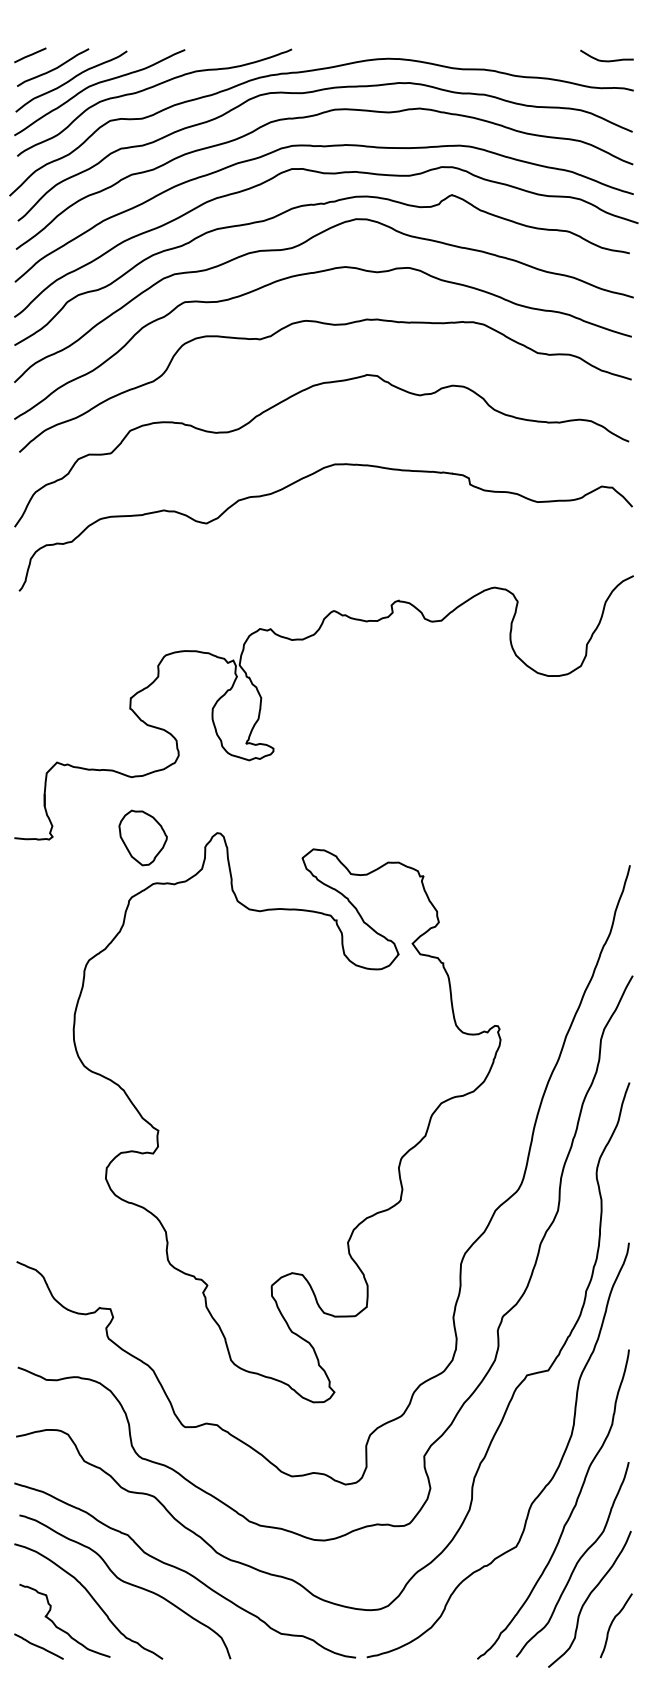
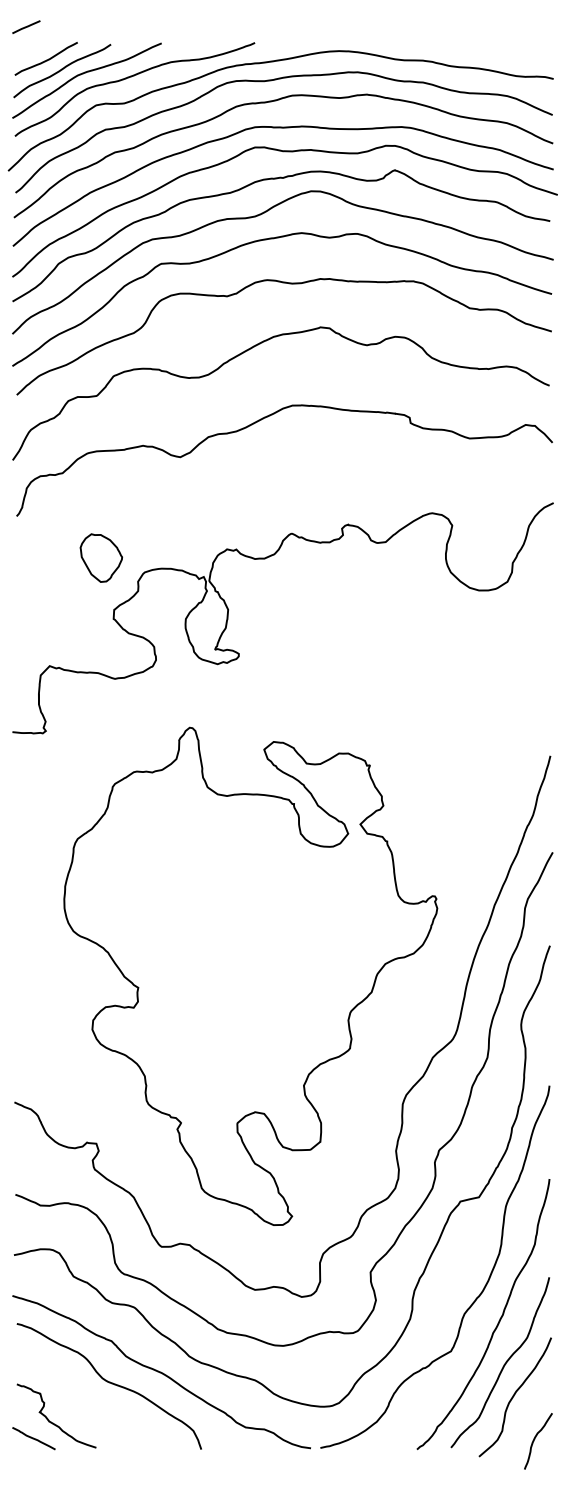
line: (30, 55) -> (26, 27), moved
curve: (606, 60) -> (529, 52), removed
part: (142, 837) -> (100, 557), moved
curve: (92, 1599) -> (80, 1397), removed
curve: (612, 1624) -> (535, 1440), moved

